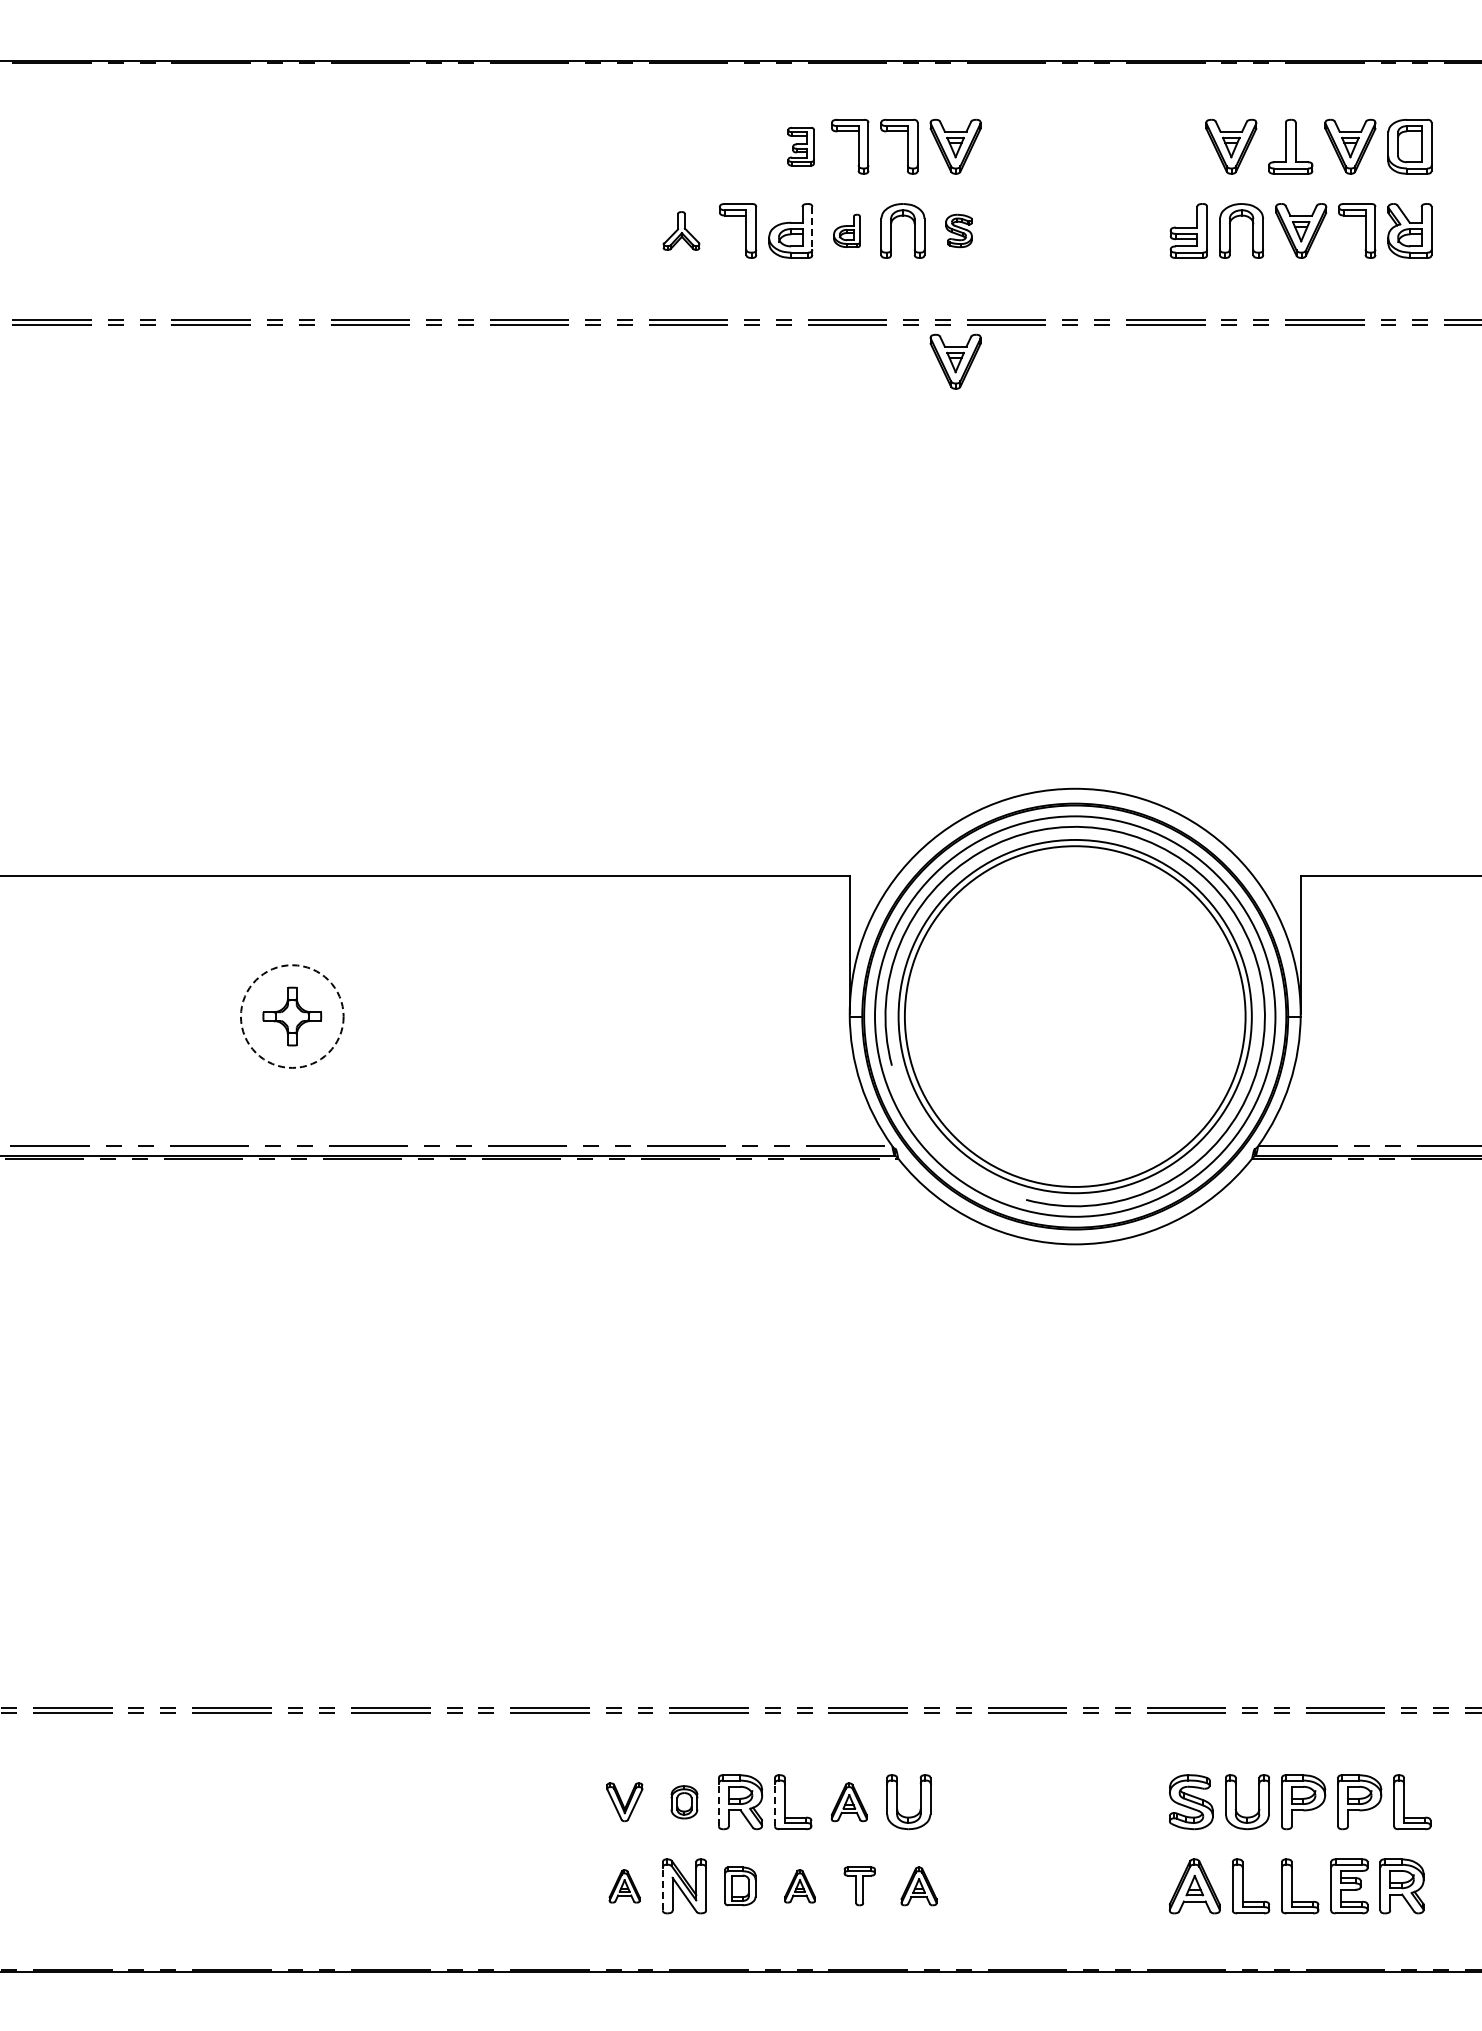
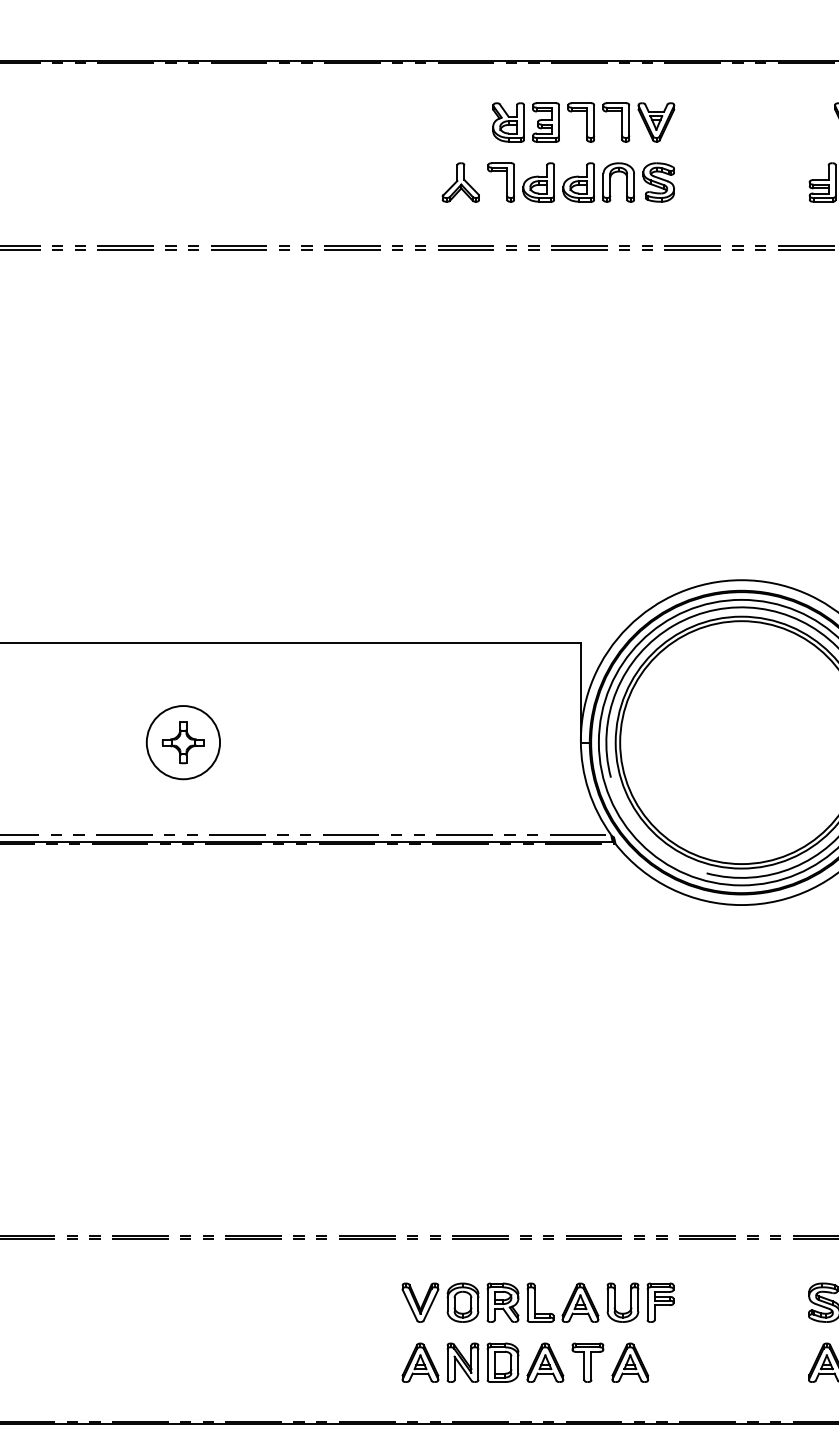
part: (747, 146) -> (507, 122), added
part: (801, 146) -> (546, 122), size x1.43
line: (812, 228) -> (554, 180), dashed -> solid
part: (681, 230) -> (460, 182), size x1.43
part: (846, 230) -> (578, 182), size x1.67
part: (958, 230) -> (658, 182), size x1.67
part: (955, 361) -> (656, 275), removed
circle: (291, 1016) -> (182, 742), dashed -> solid
part: (624, 1802) -> (420, 1302), size x1.43
part: (684, 1802) -> (463, 1302), size x1.67
part: (849, 1802) -> (580, 1302), size x1.43
part: (961, 1802) -> (660, 1302), added
line: (718, 1804) -> (487, 1304), dashed -> solid
line: (775, 1804) -> (527, 1304), dashed -> solid
part: (624, 1886) -> (420, 1362), size x1.67
part: (740, 1886) -> (502, 1362), size x1.43
part: (799, 1886) -> (545, 1362), size x1.67
part: (859, 1886) -> (587, 1362), size x1.43
part: (918, 1886) -> (629, 1362), size x1.43
line: (662, 1888) -> (447, 1364), dashed -> solid

